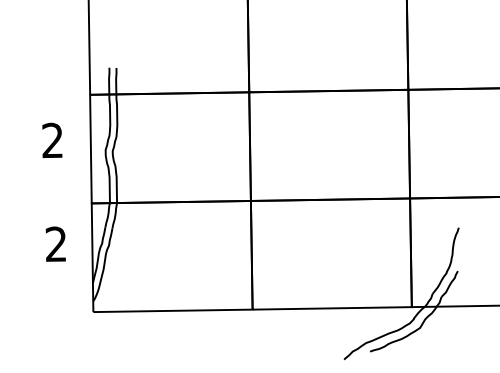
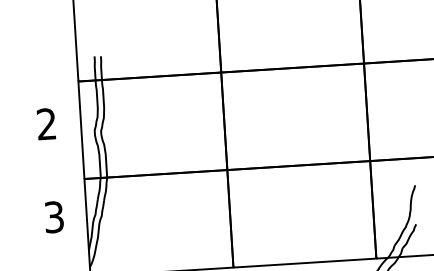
text: (55, 244) -> (53, 217), 2 -> 3

